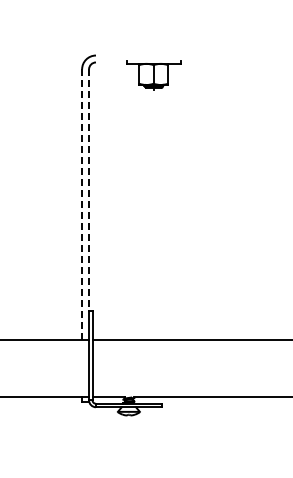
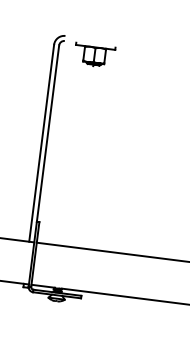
part: (153, 75) -> (94, 55), moved
line: (89, 190) -> (48, 133), dashed -> solid
line: (82, 205) -> (41, 144), dashed -> solid

